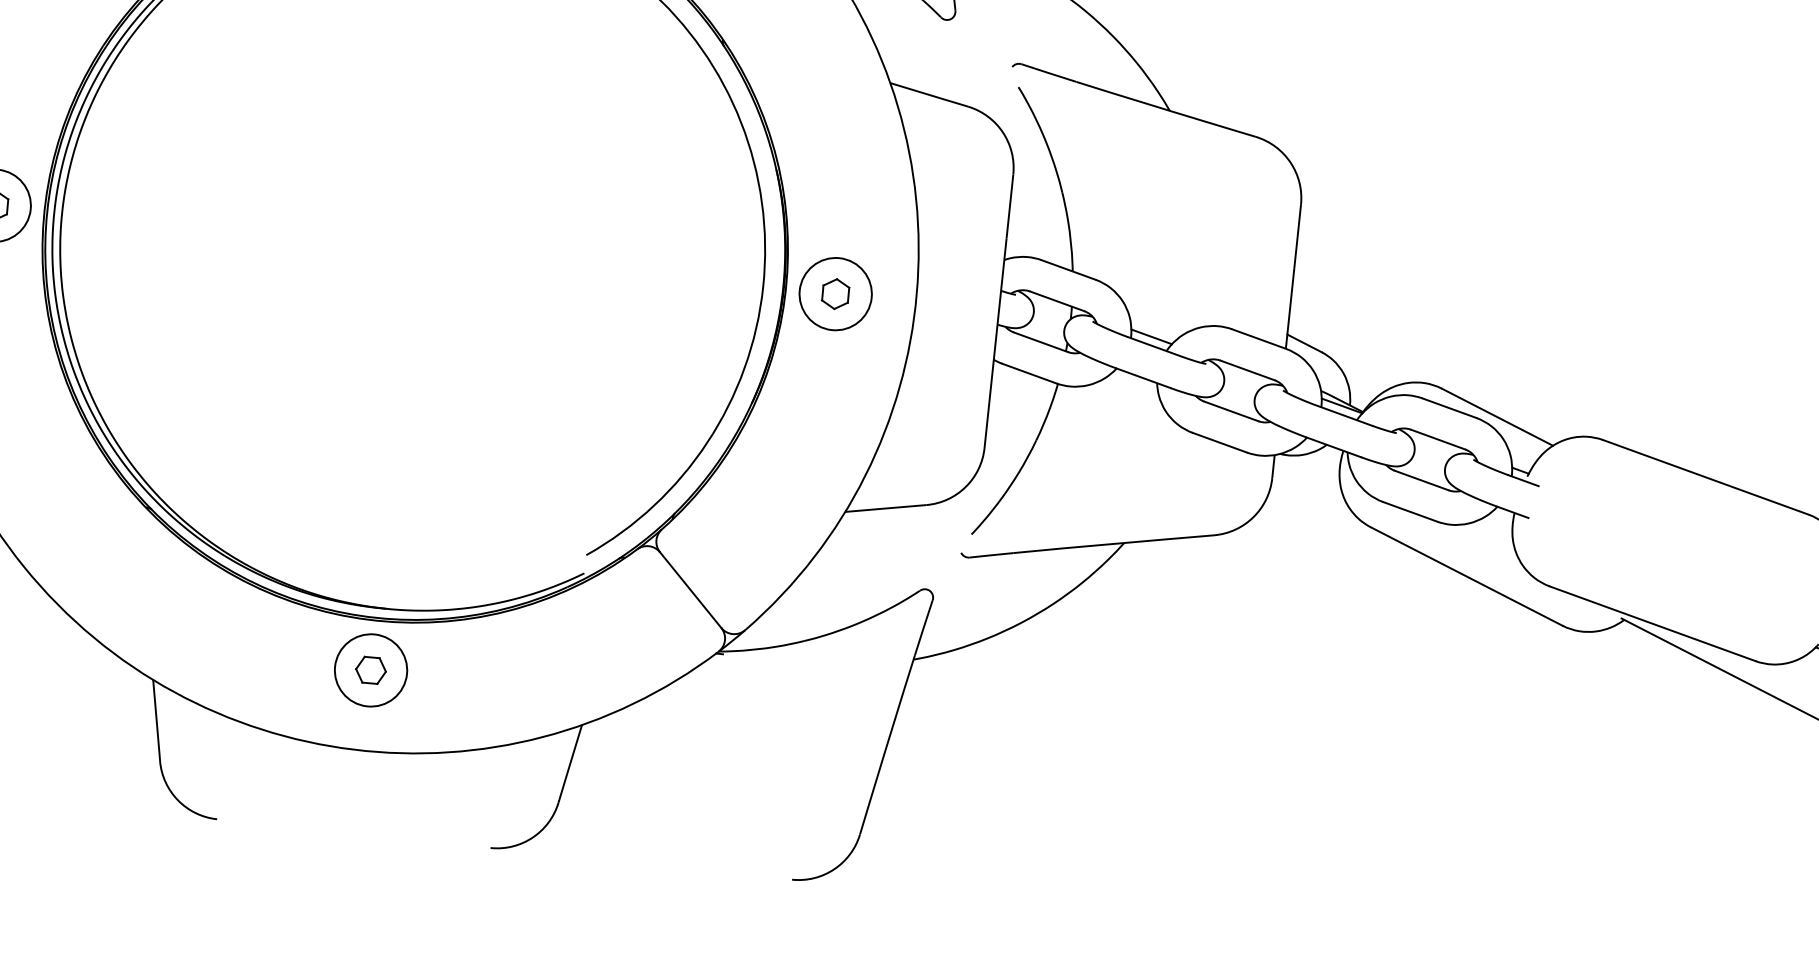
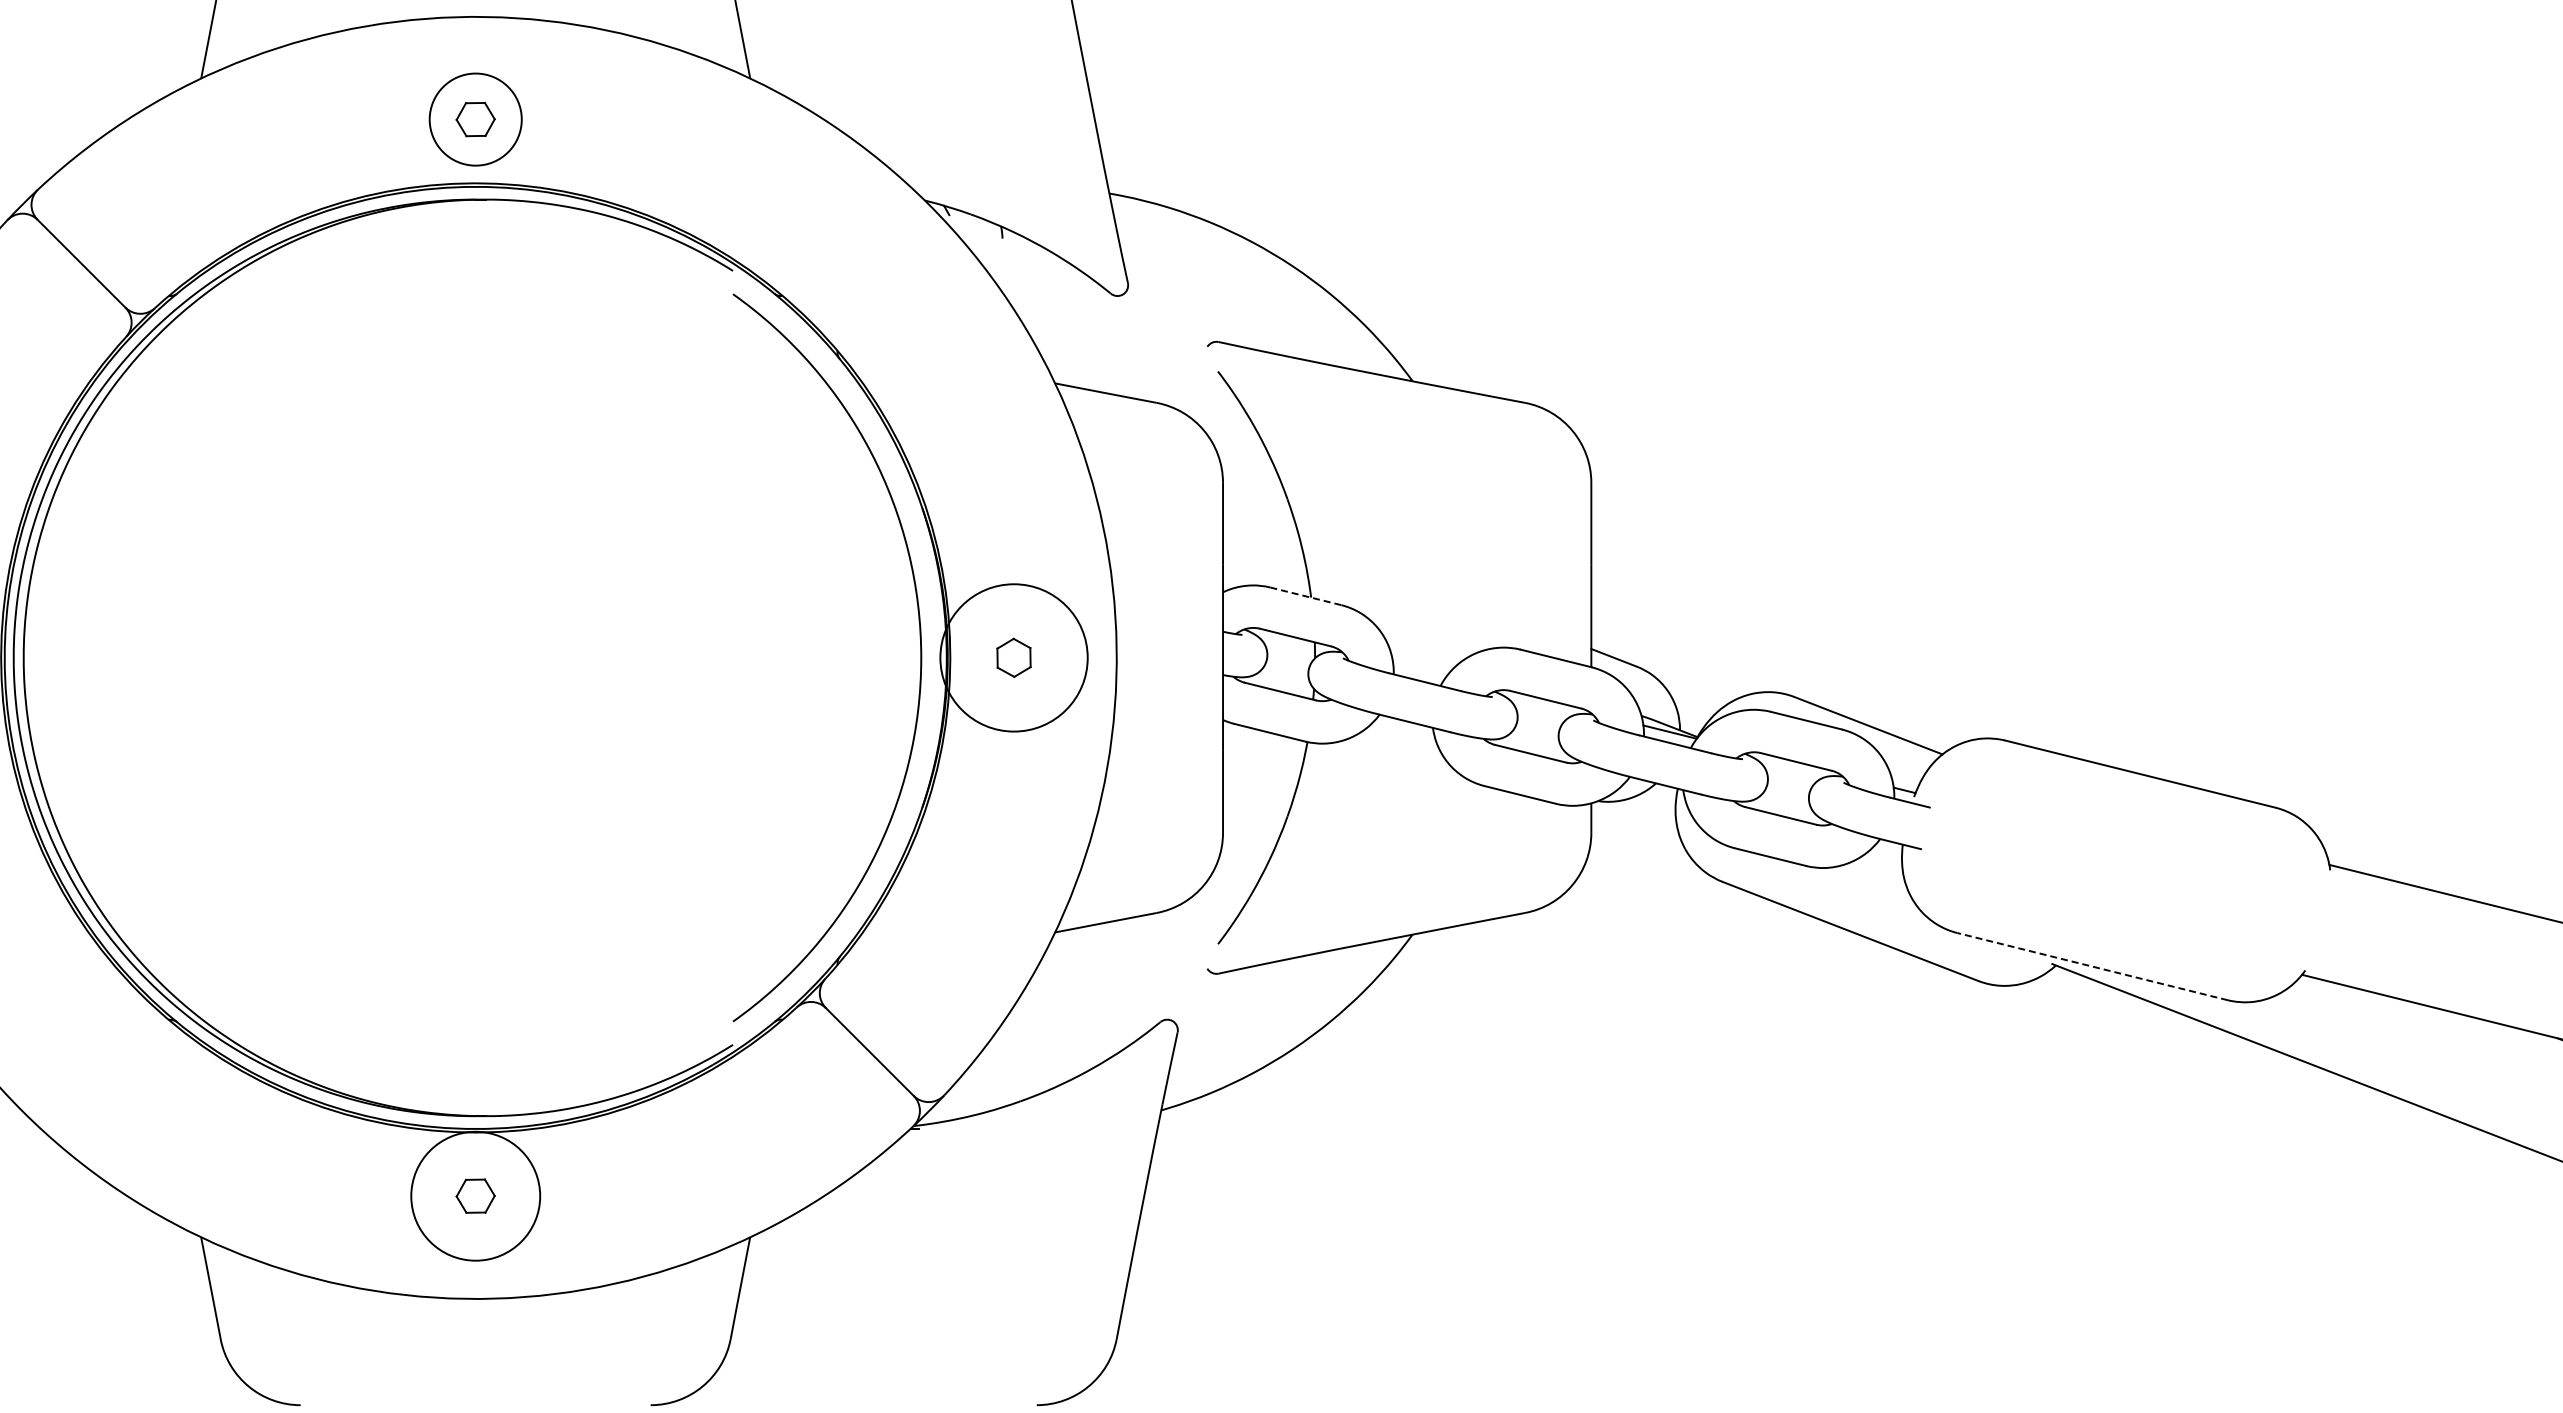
line: (1068, 270) -> (1305, 596), solid -> dashed
circle: (836, 293) -> (1014, 657), size x1.6
line: (1151, 336) -> (1419, 669), removed
line: (1652, 623) -> (2092, 966), solid -> dashed
circle: (370, 670) -> (475, 1196), size x1.4

